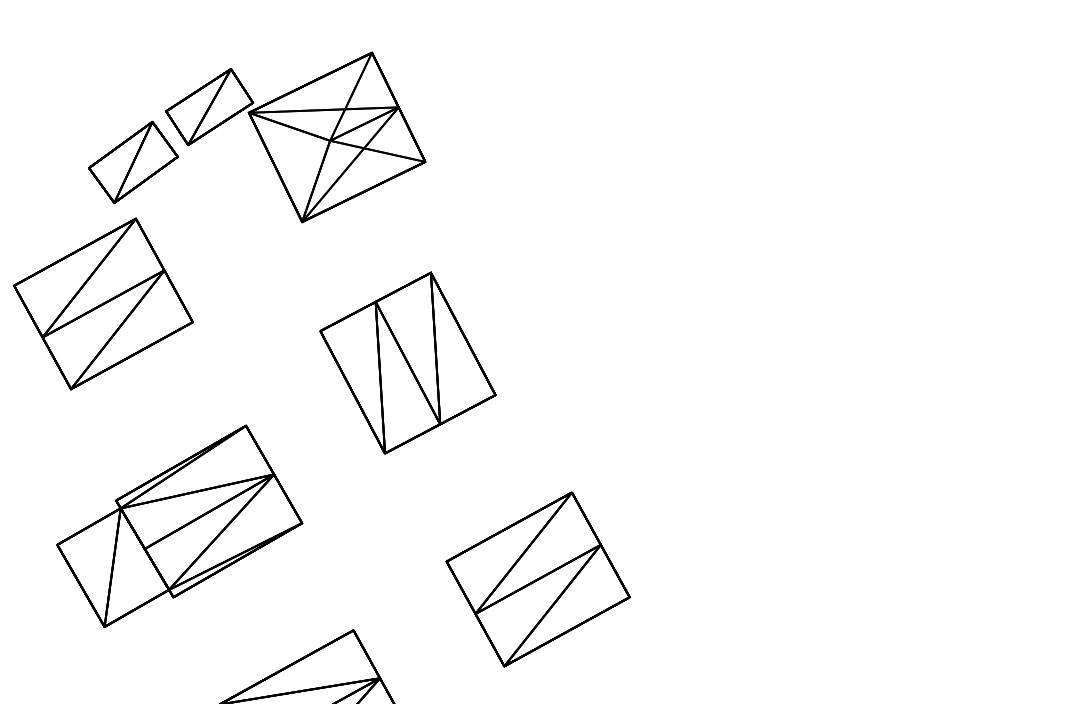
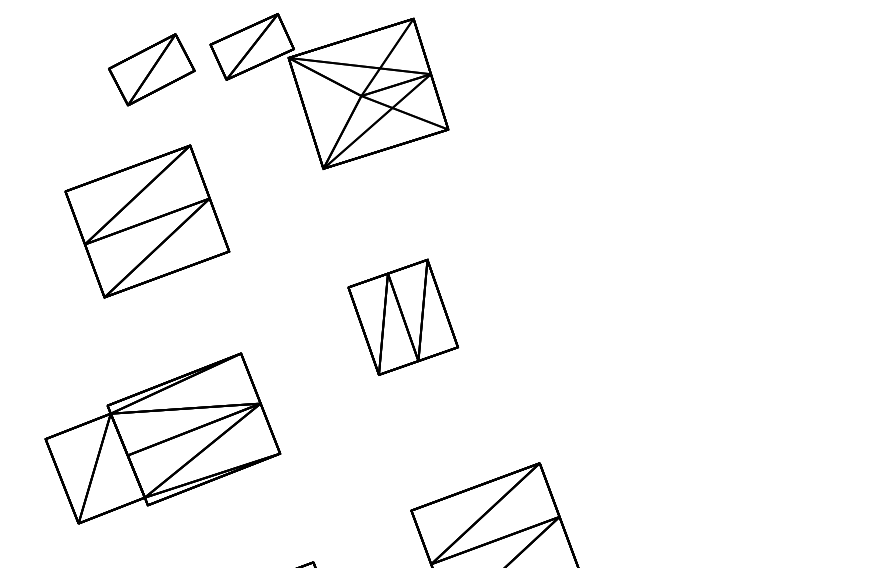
part: (133, 162) -> (151, 69), moved
part: (103, 303) -> (147, 221), moved
part: (407, 362) -> (402, 316), size x0.7

